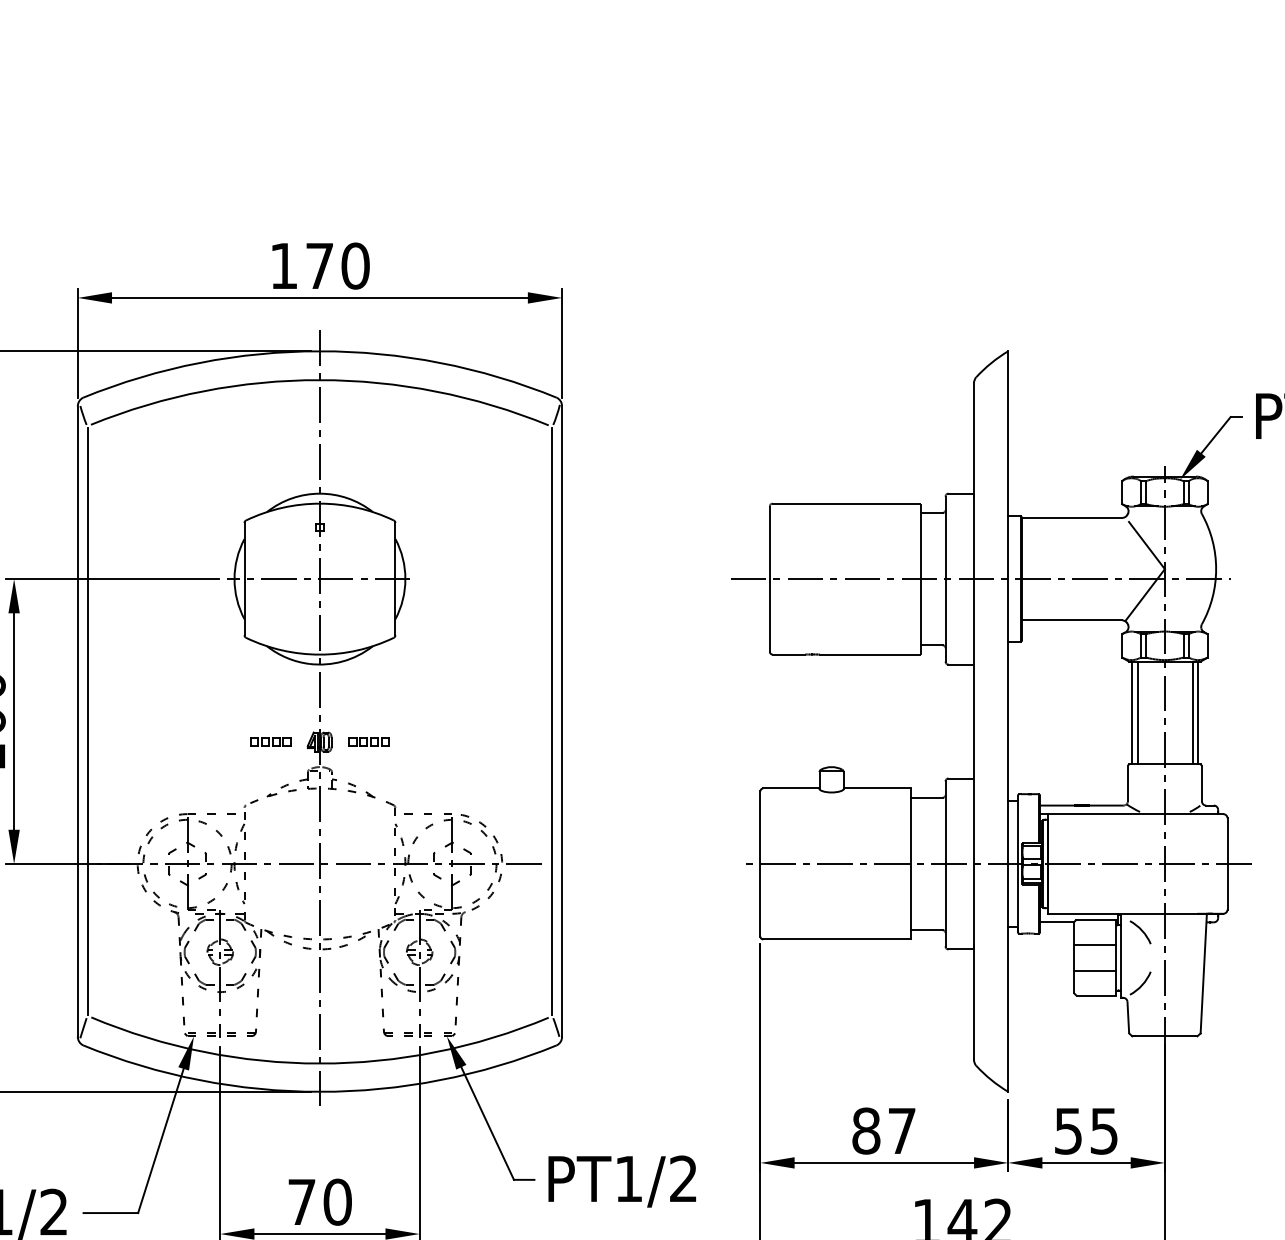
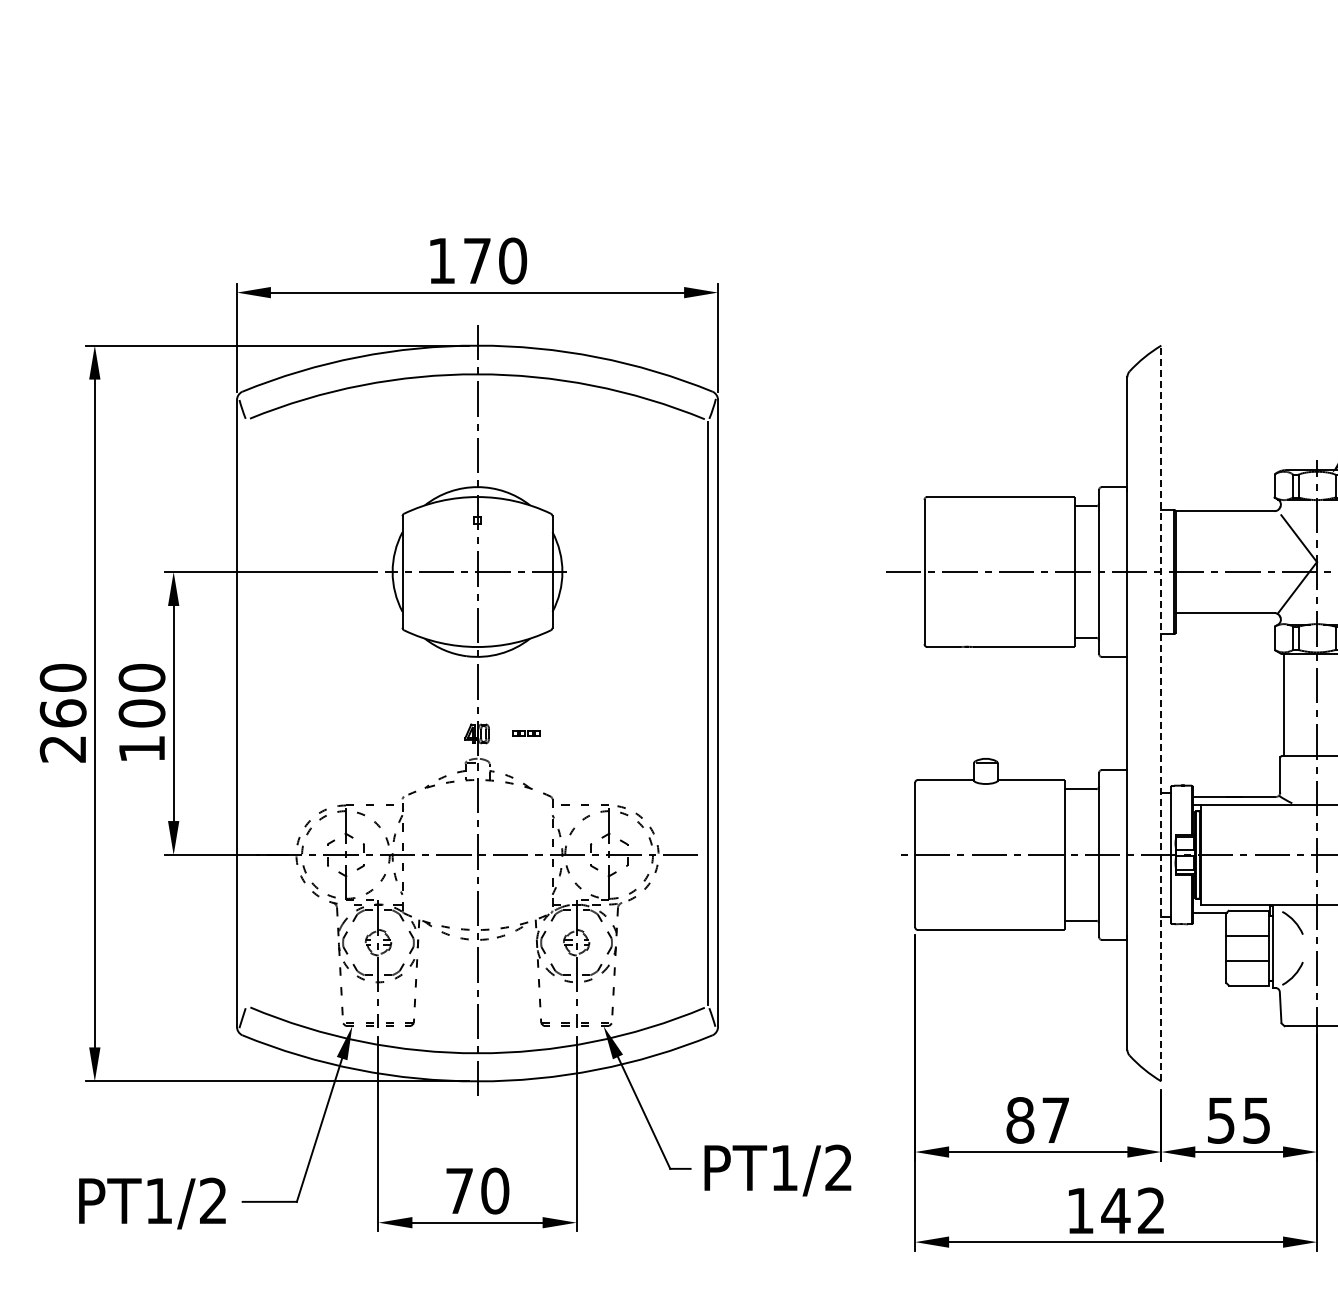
line: (1138, 712) -> (1290, 704), removed
line: (88, 721) -> (247, 713), removed
line: (1008, 721) -> (1161, 713), solid -> dashed
part: (270, 741) -> (428, 733), removed
part: (369, 741) -> (526, 733), size x0.7

